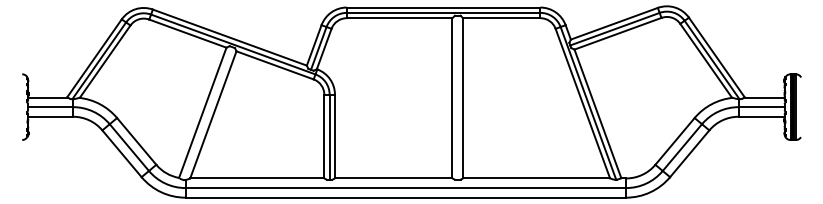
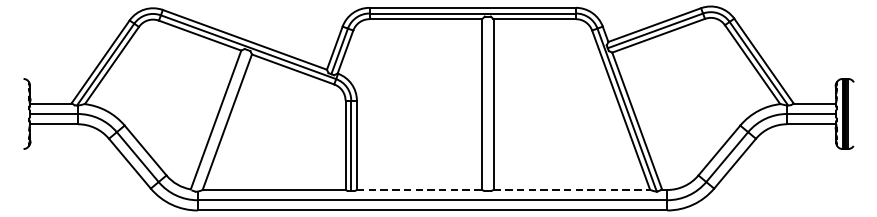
line: (393, 178) -> (419, 190), solid -> dashed
line: (536, 178) -> (571, 190), solid -> dashed

